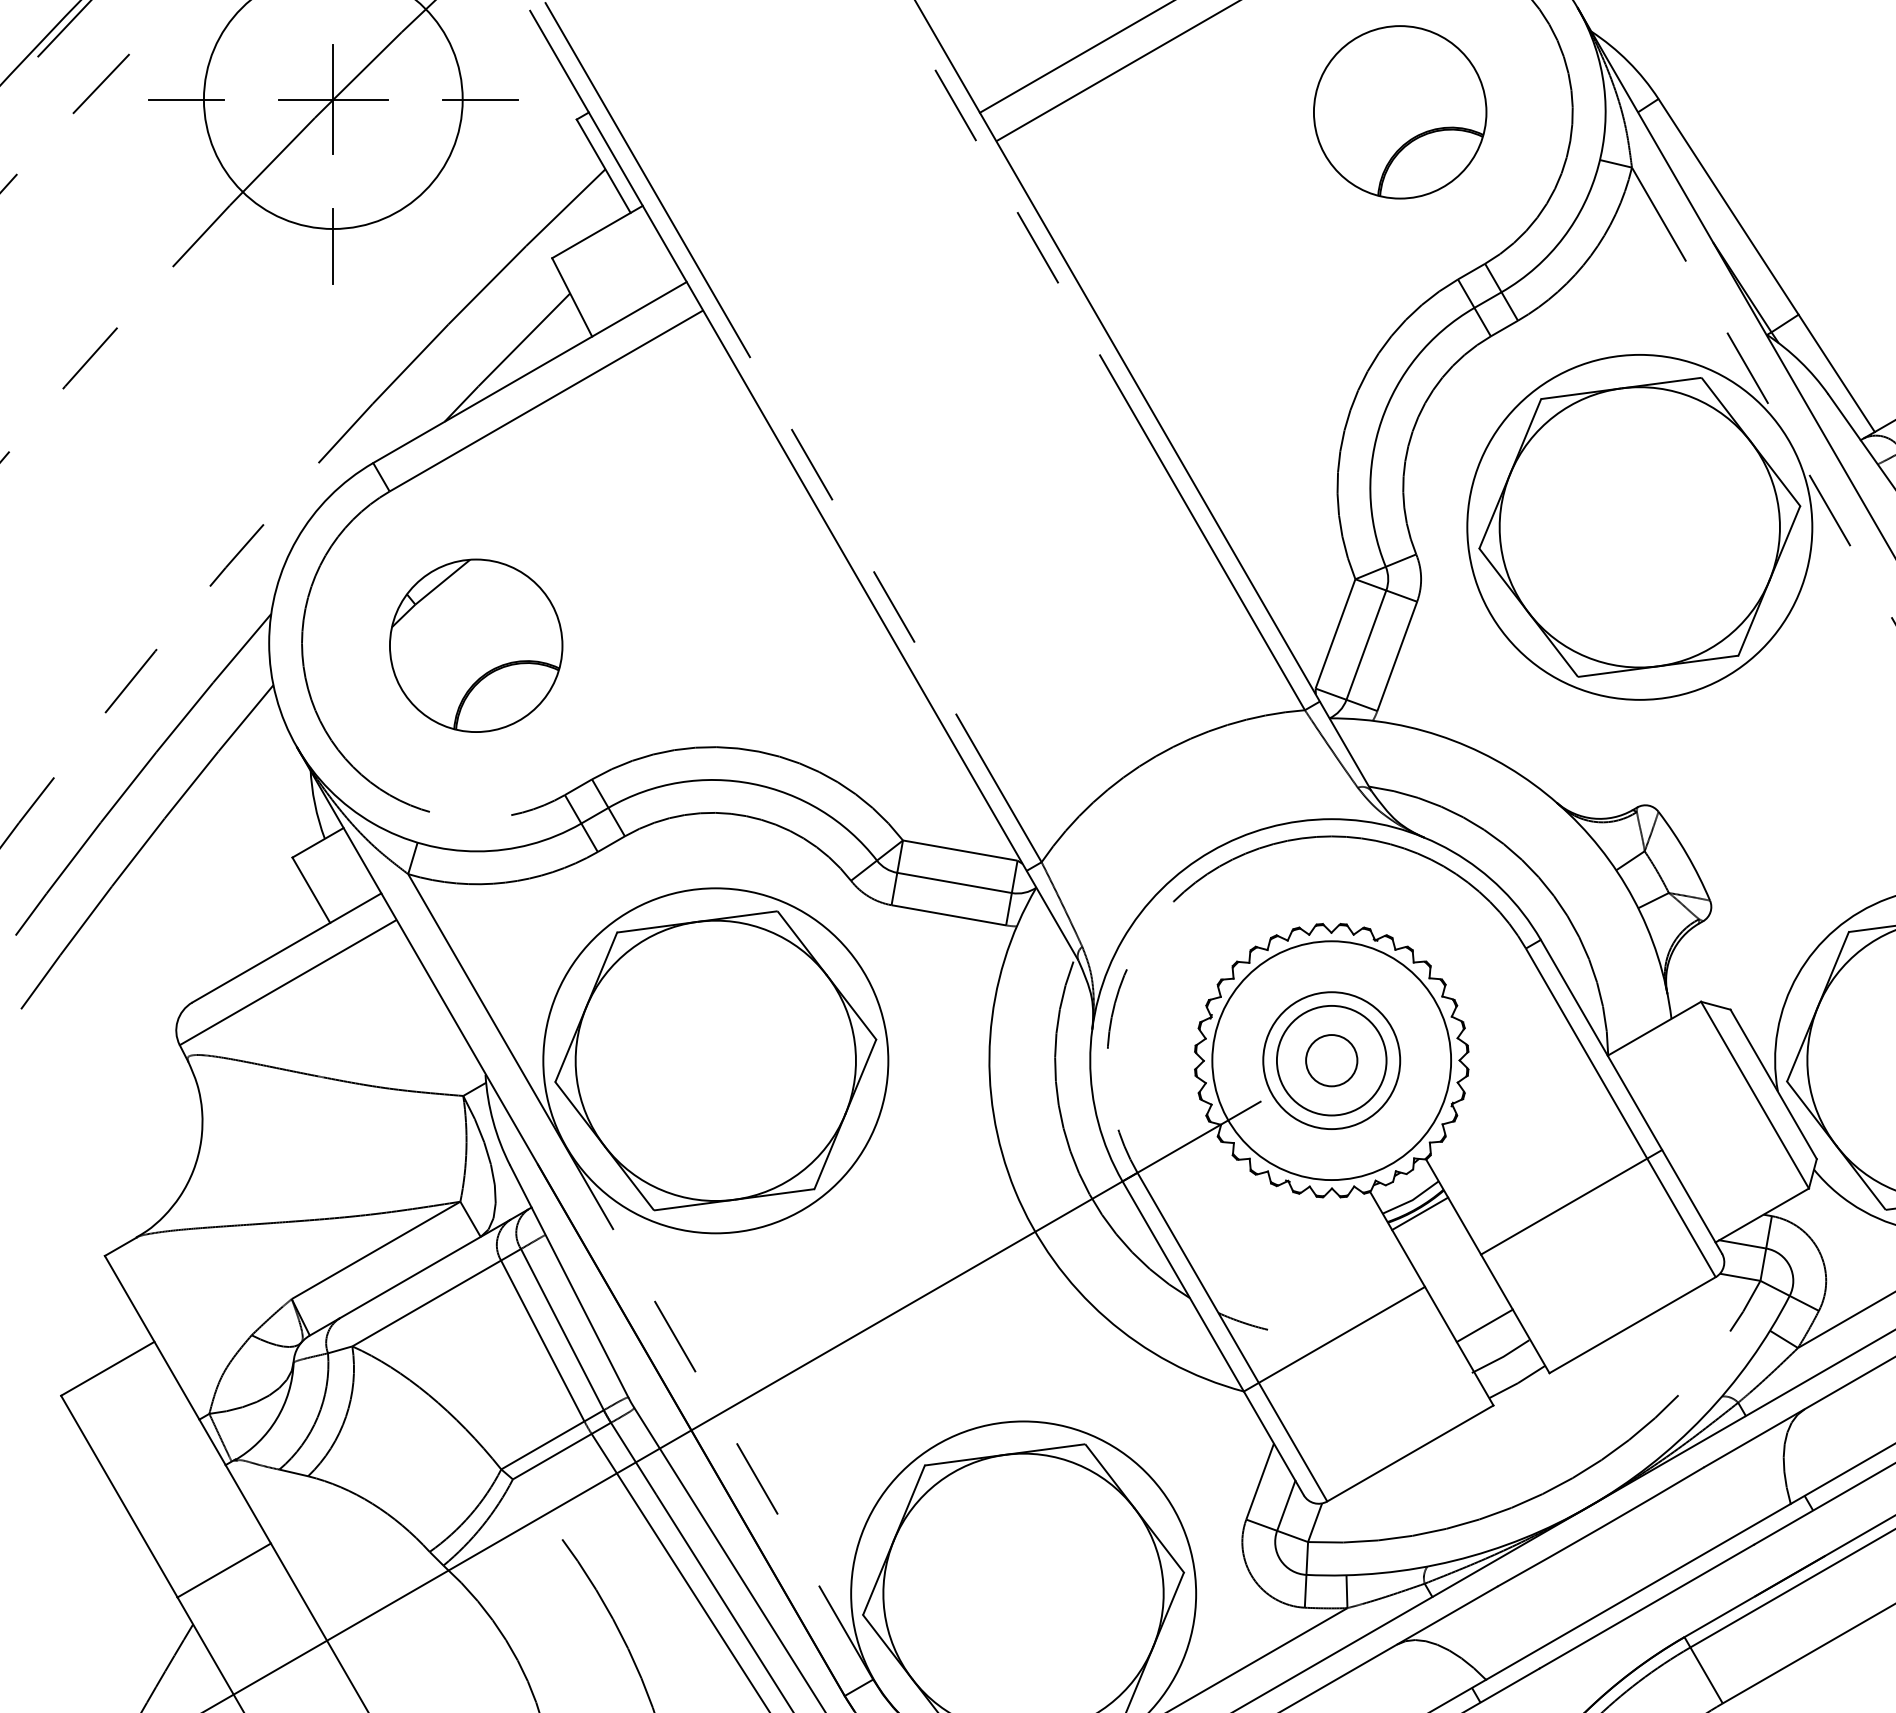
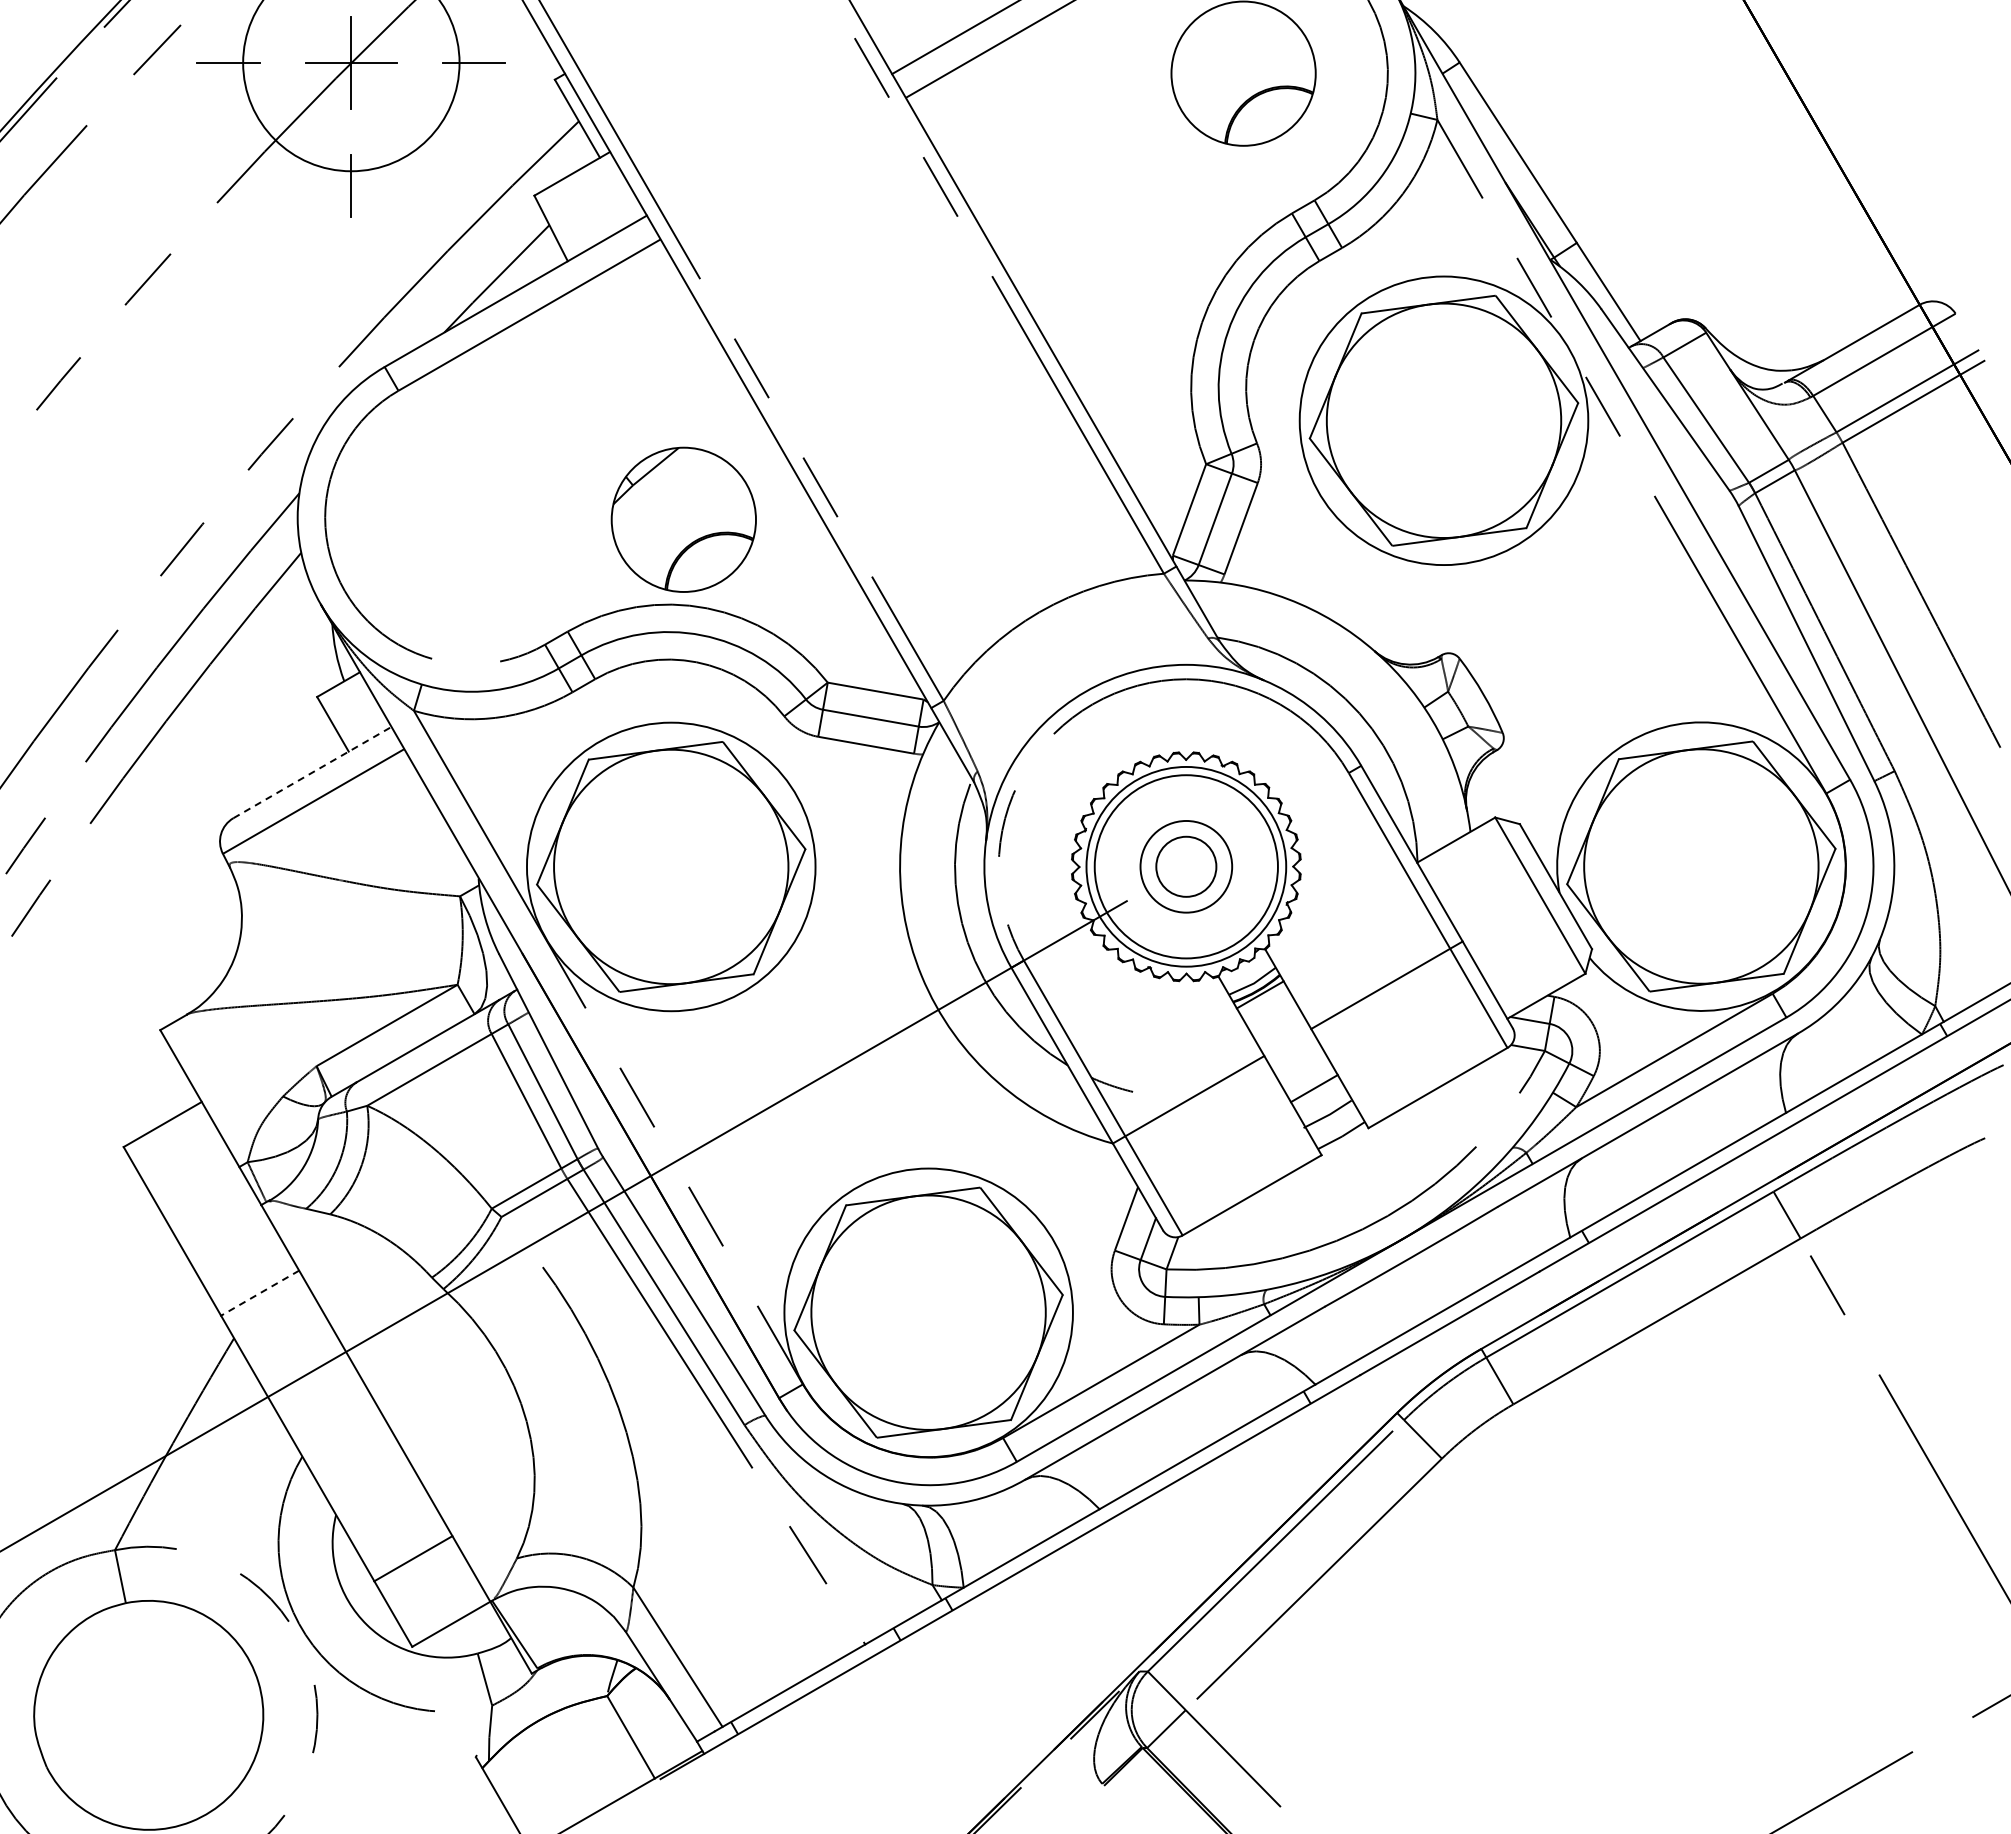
part: (475, 645) -> (683, 519), moved
line: (286, 947) -> (312, 772), solid -> dashed
circle: (1330, 1060) -> (1185, 866), size x1.4
circle: (1331, 1060) -> (1186, 866), size x1.6
line: (223, 1570) -> (259, 1293), solid -> dashed

